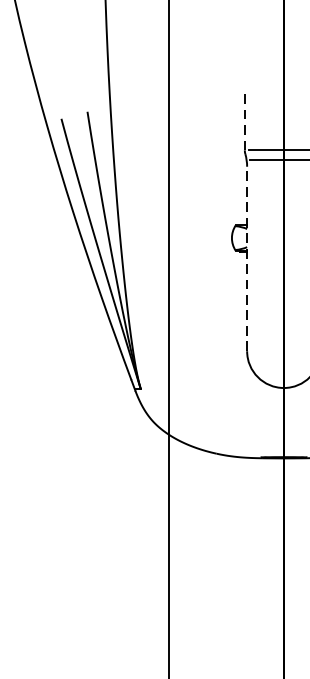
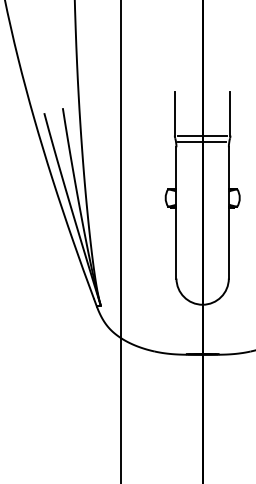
line: (244, 120) -> (174, 114), dashed -> solid
line: (247, 258) -> (176, 212), dashed -> solid

